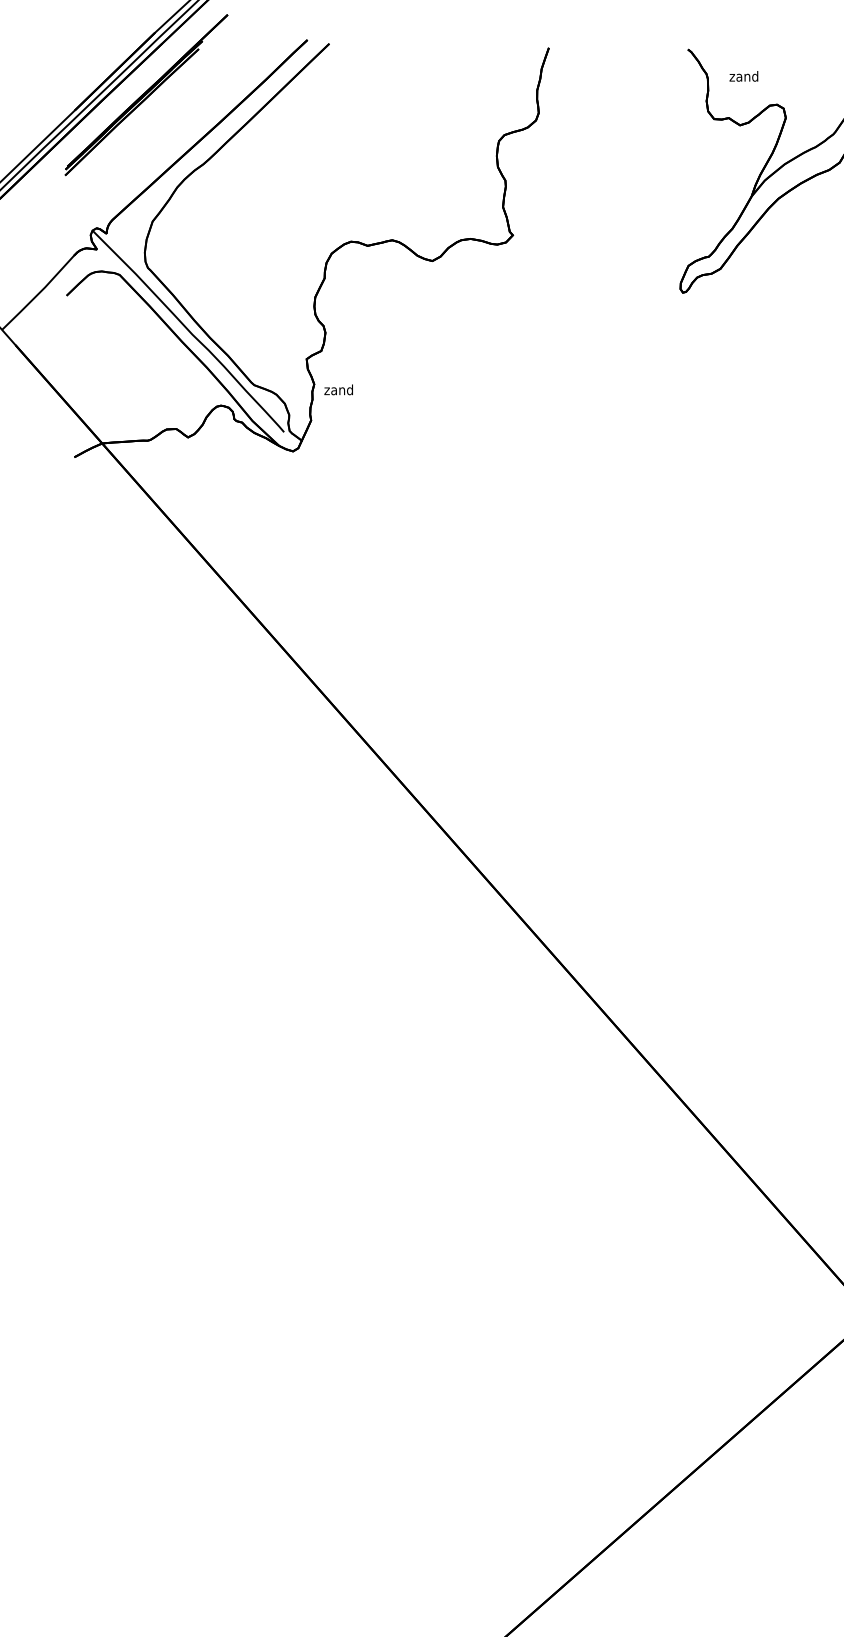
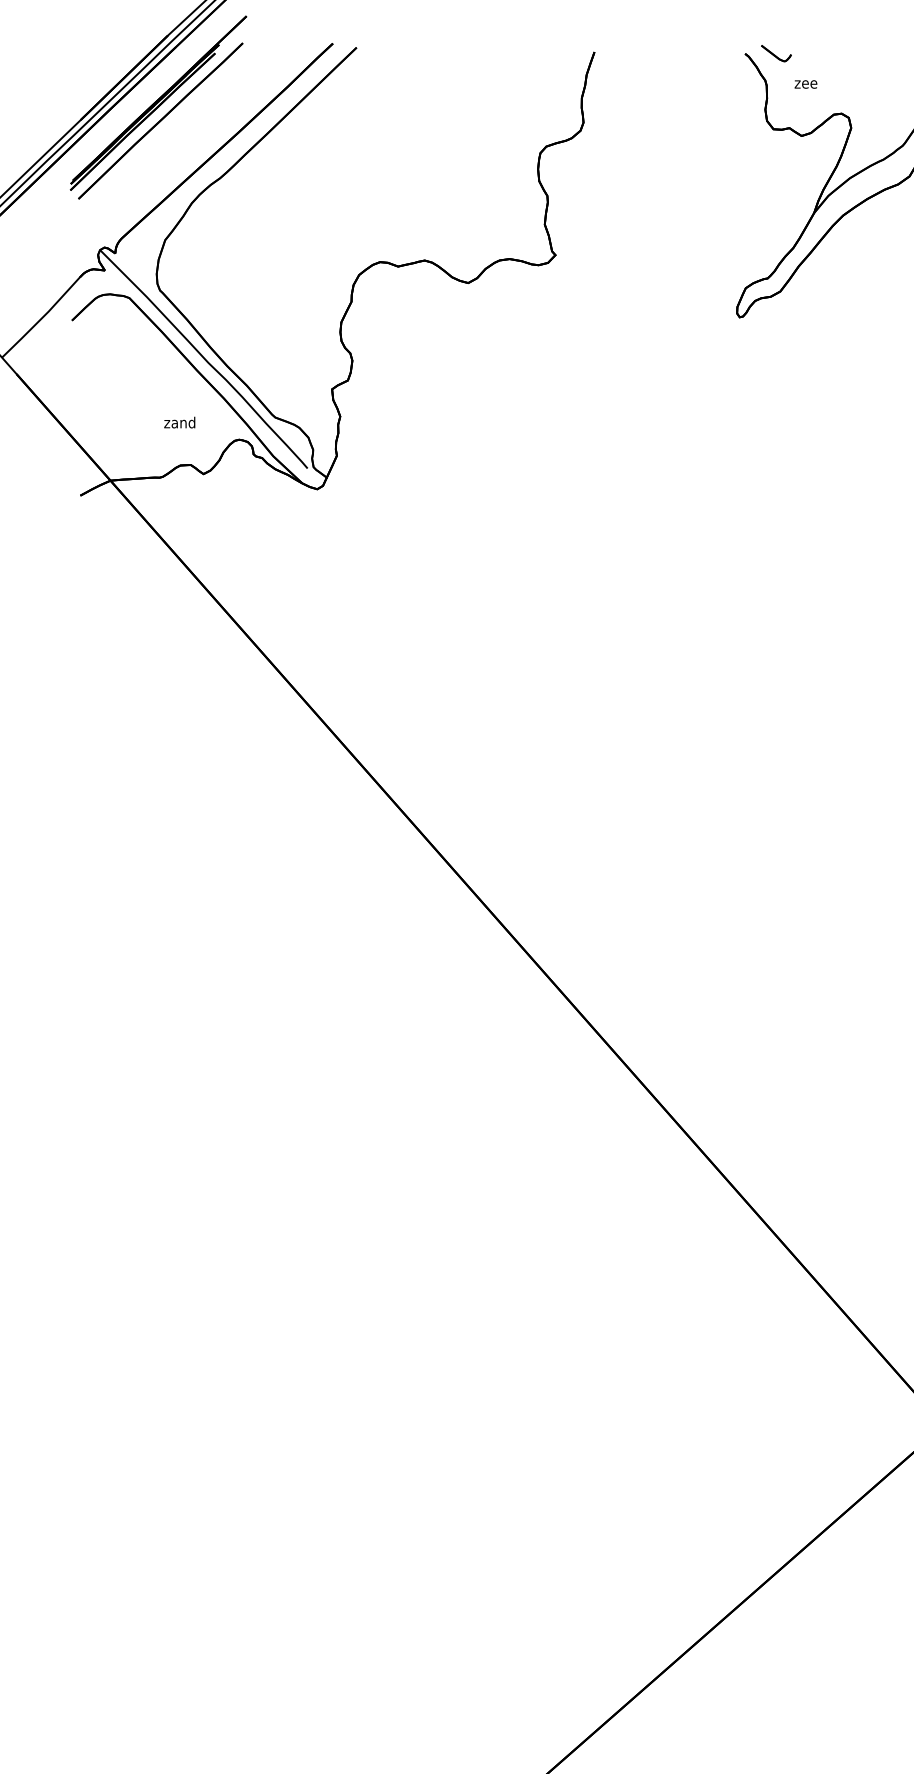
part: (716, 49) -> (776, 53), added
text: (743, 75) -> (805, 82), zand -> zee
line: (148, 111) -> (160, 120), added
text: (338, 389) -> (179, 422), moved

